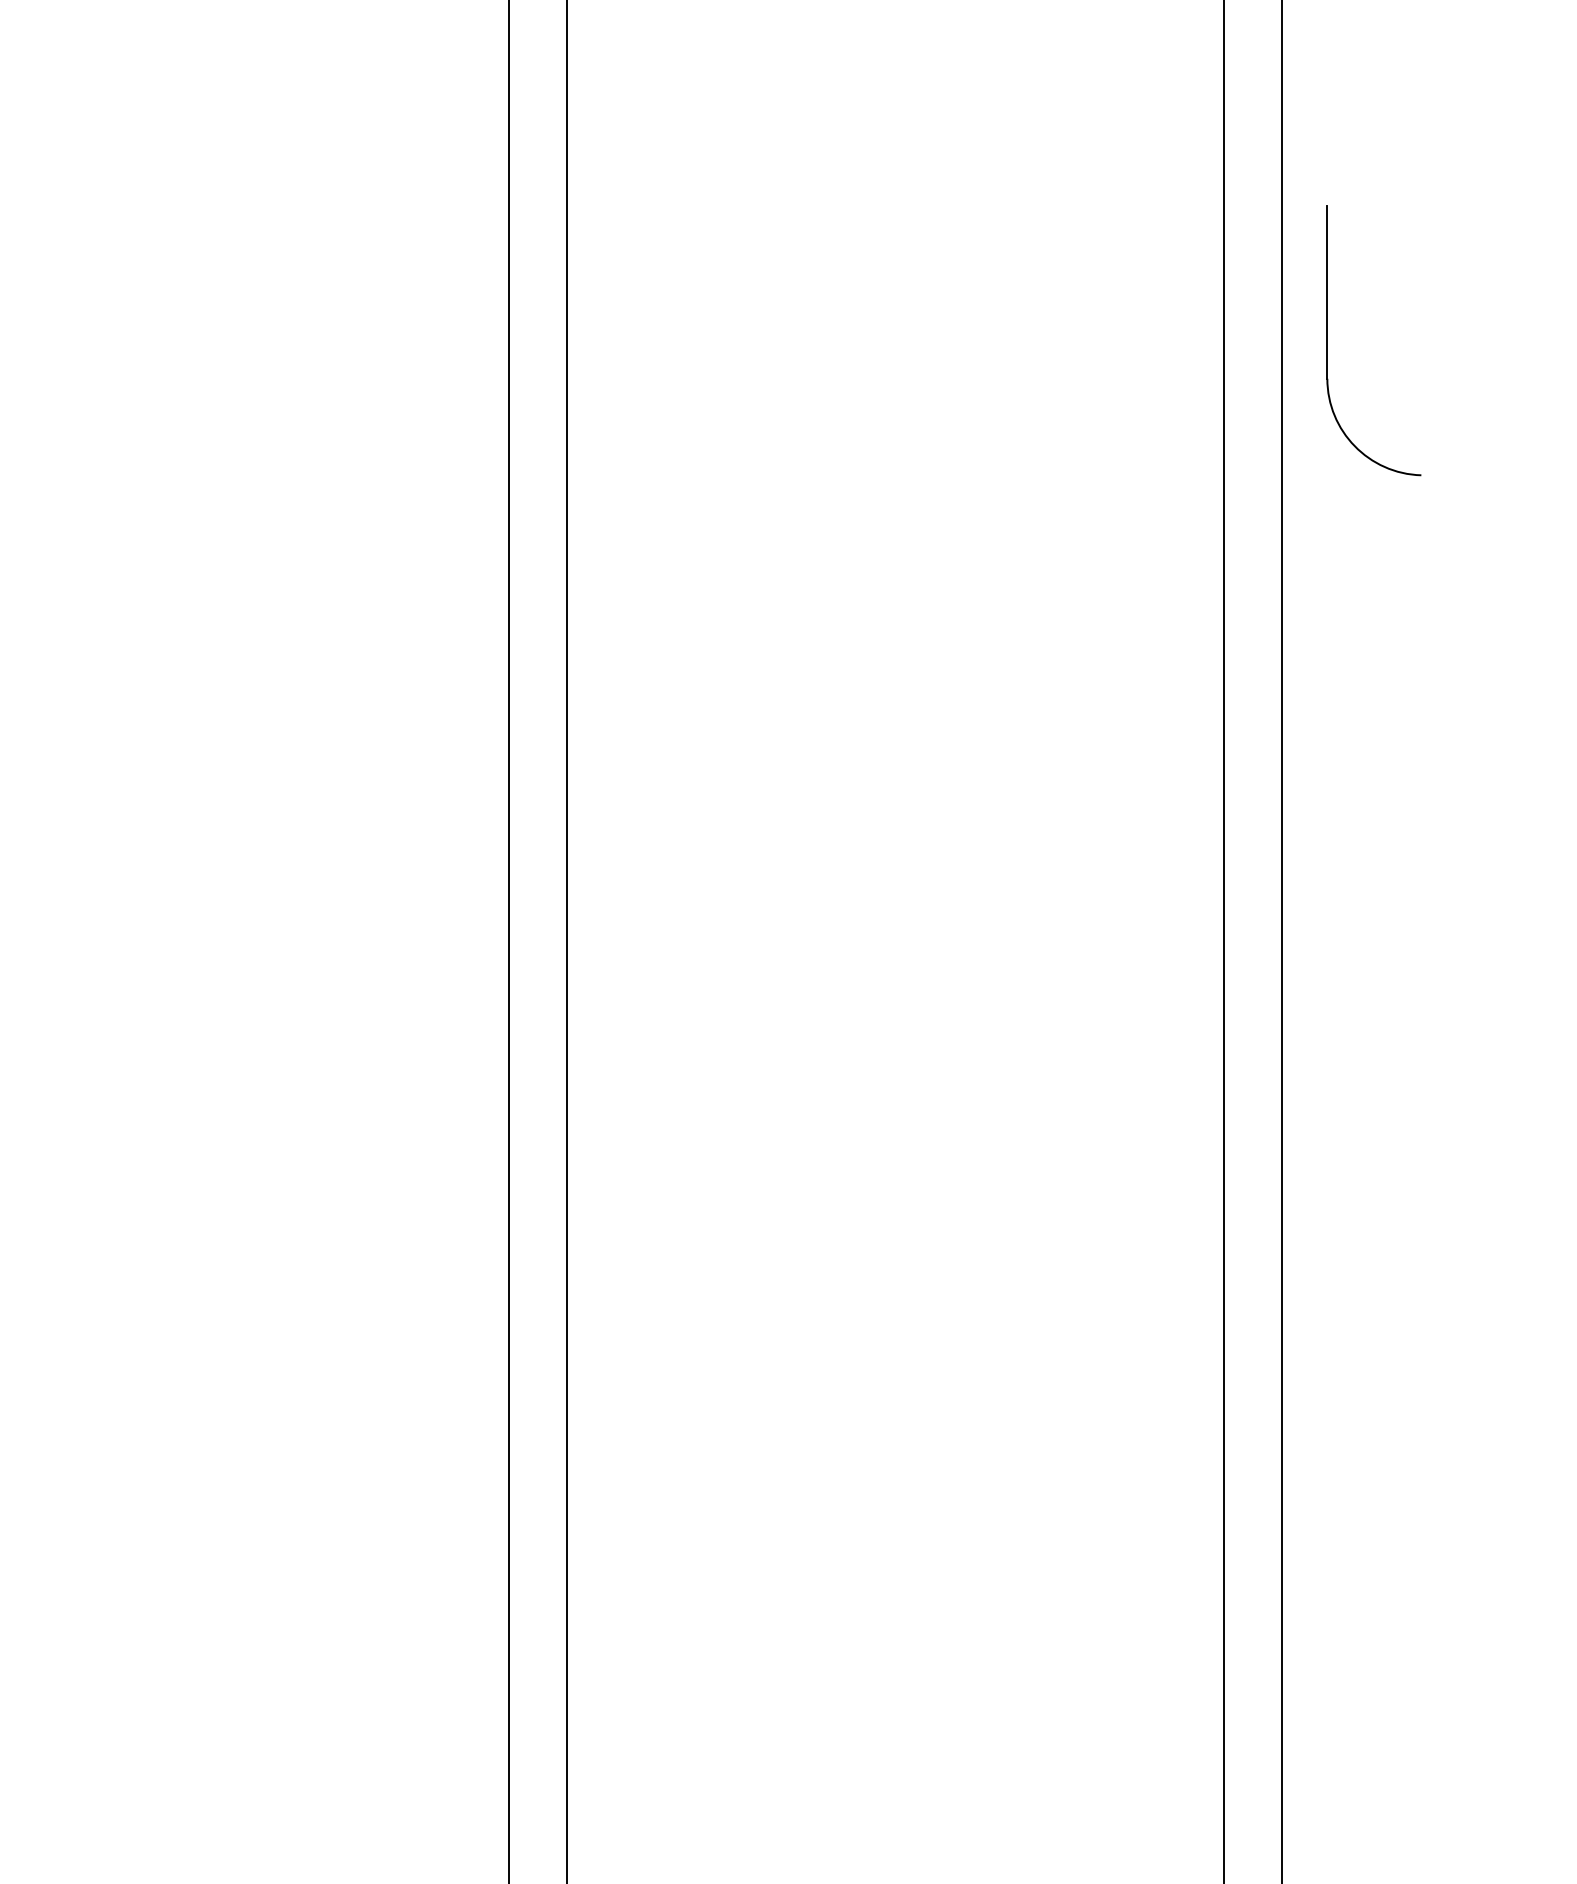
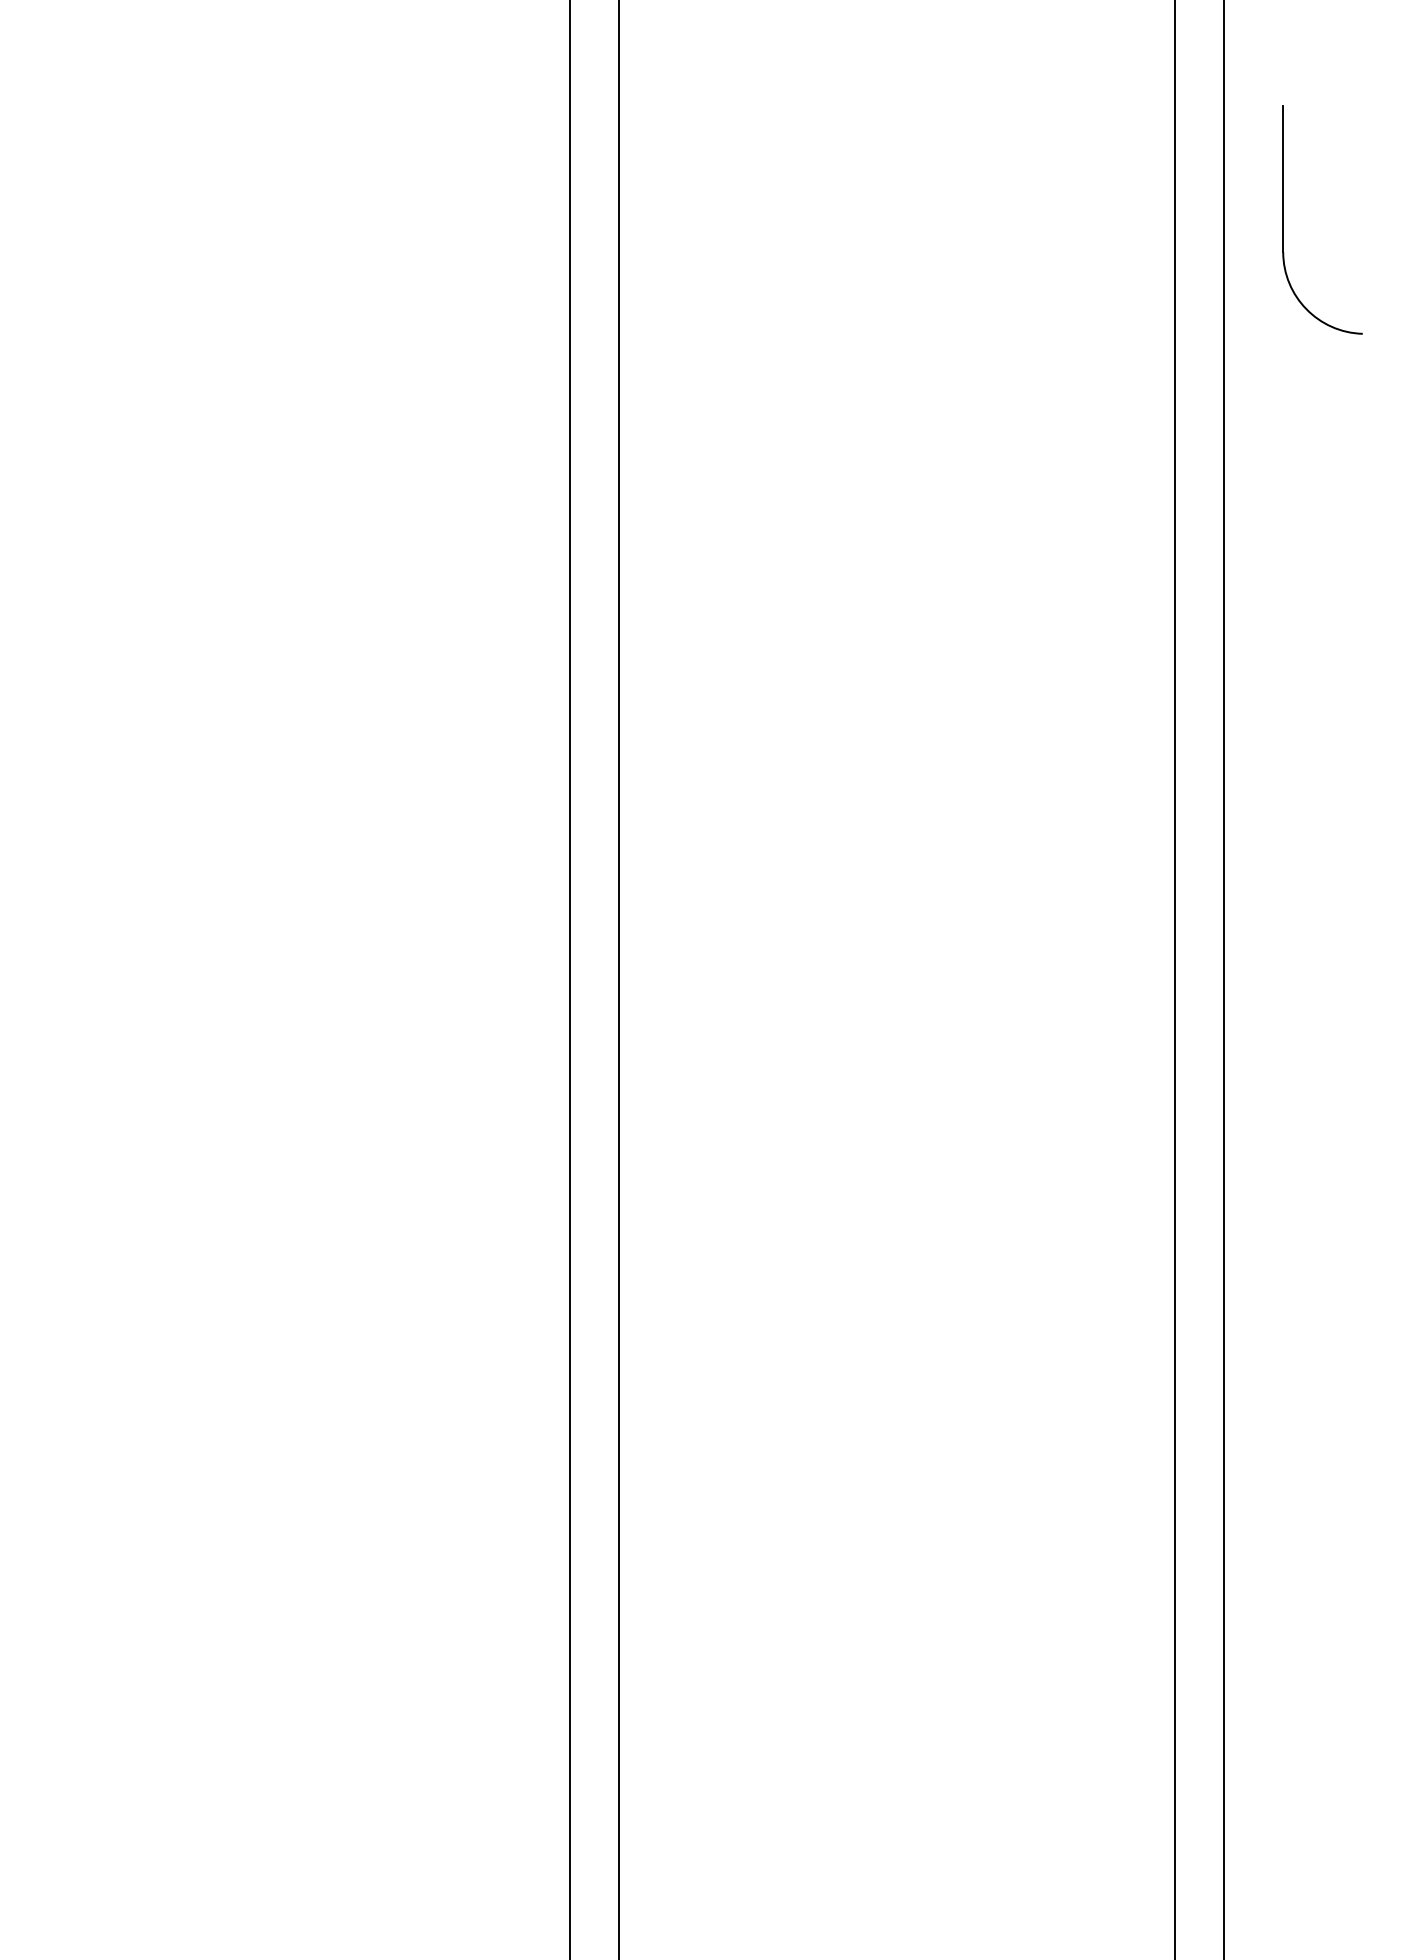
part: (1327, 340) -> (1283, 219), moved

